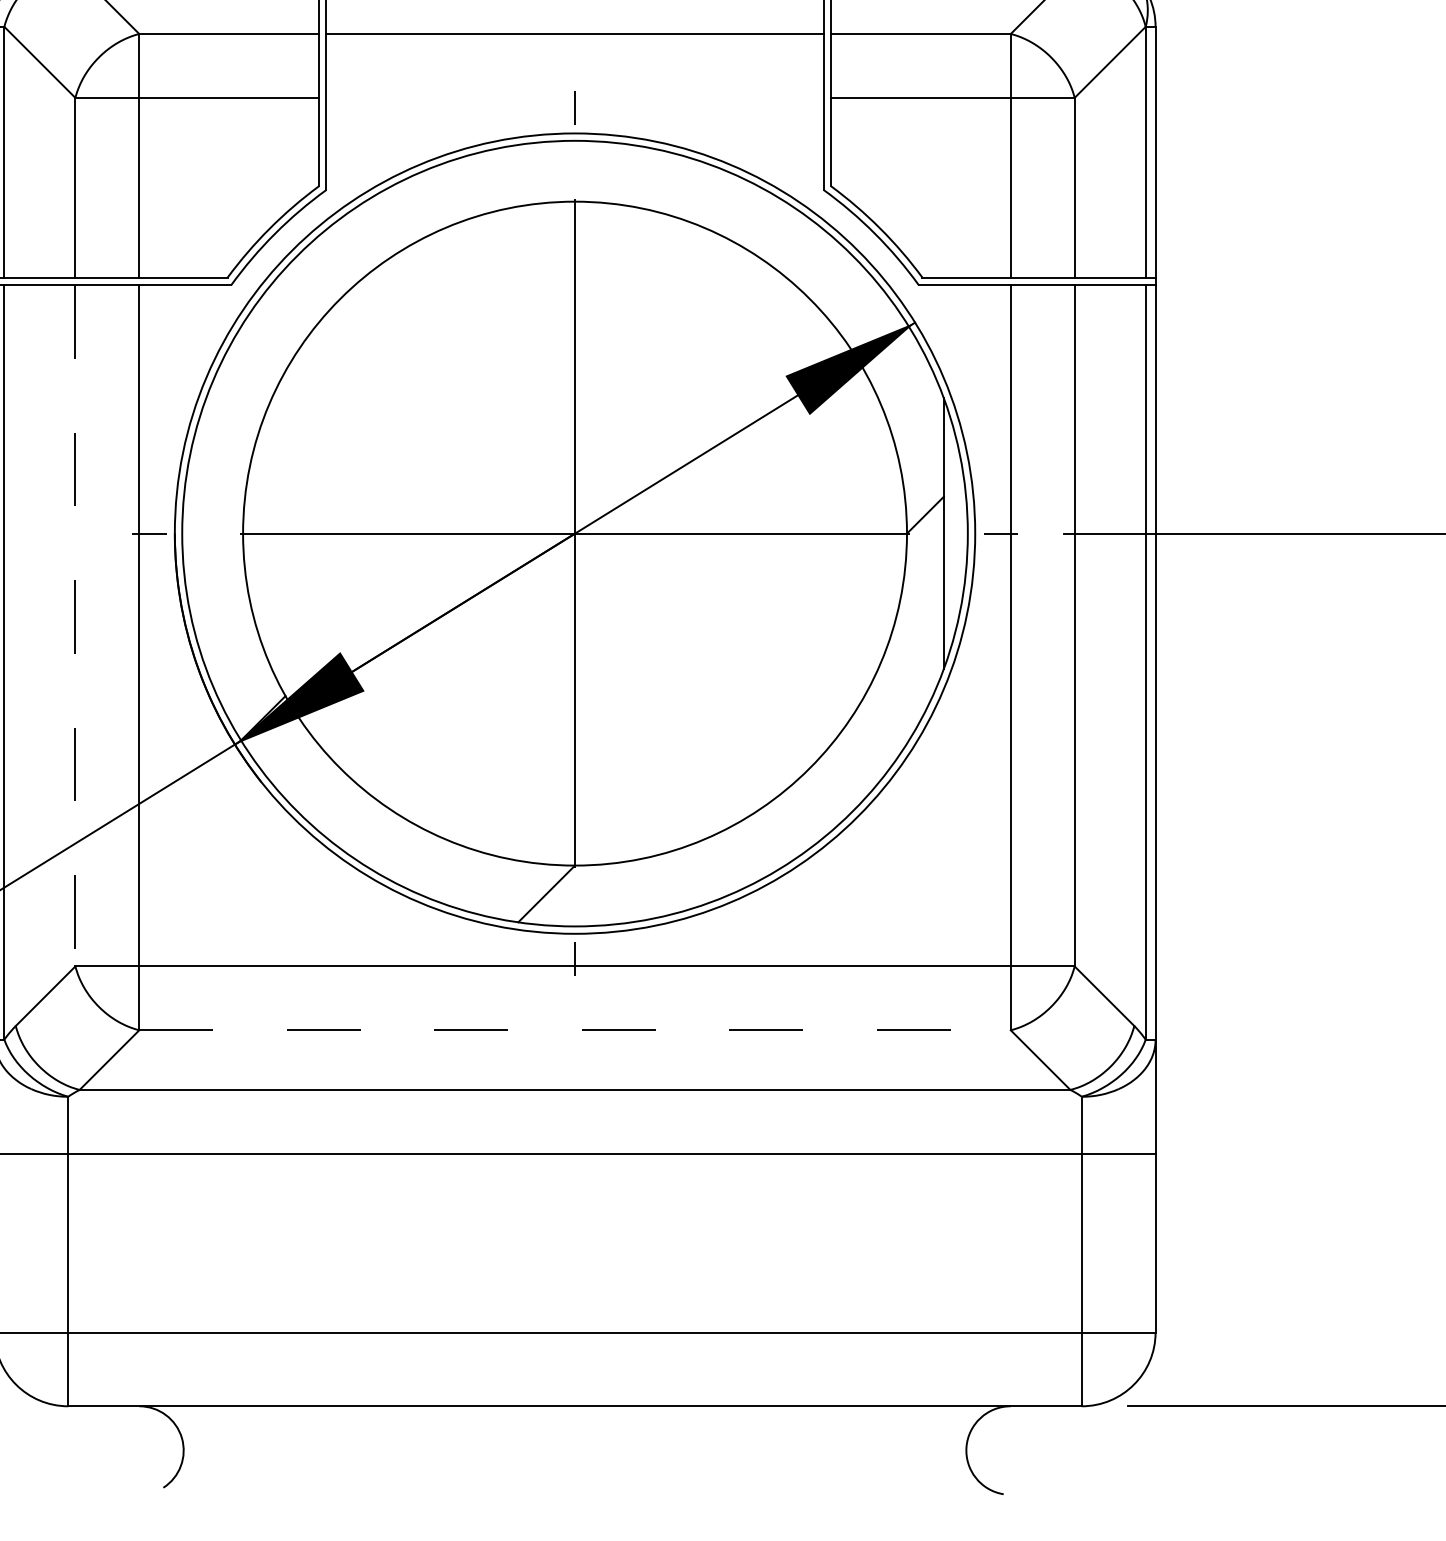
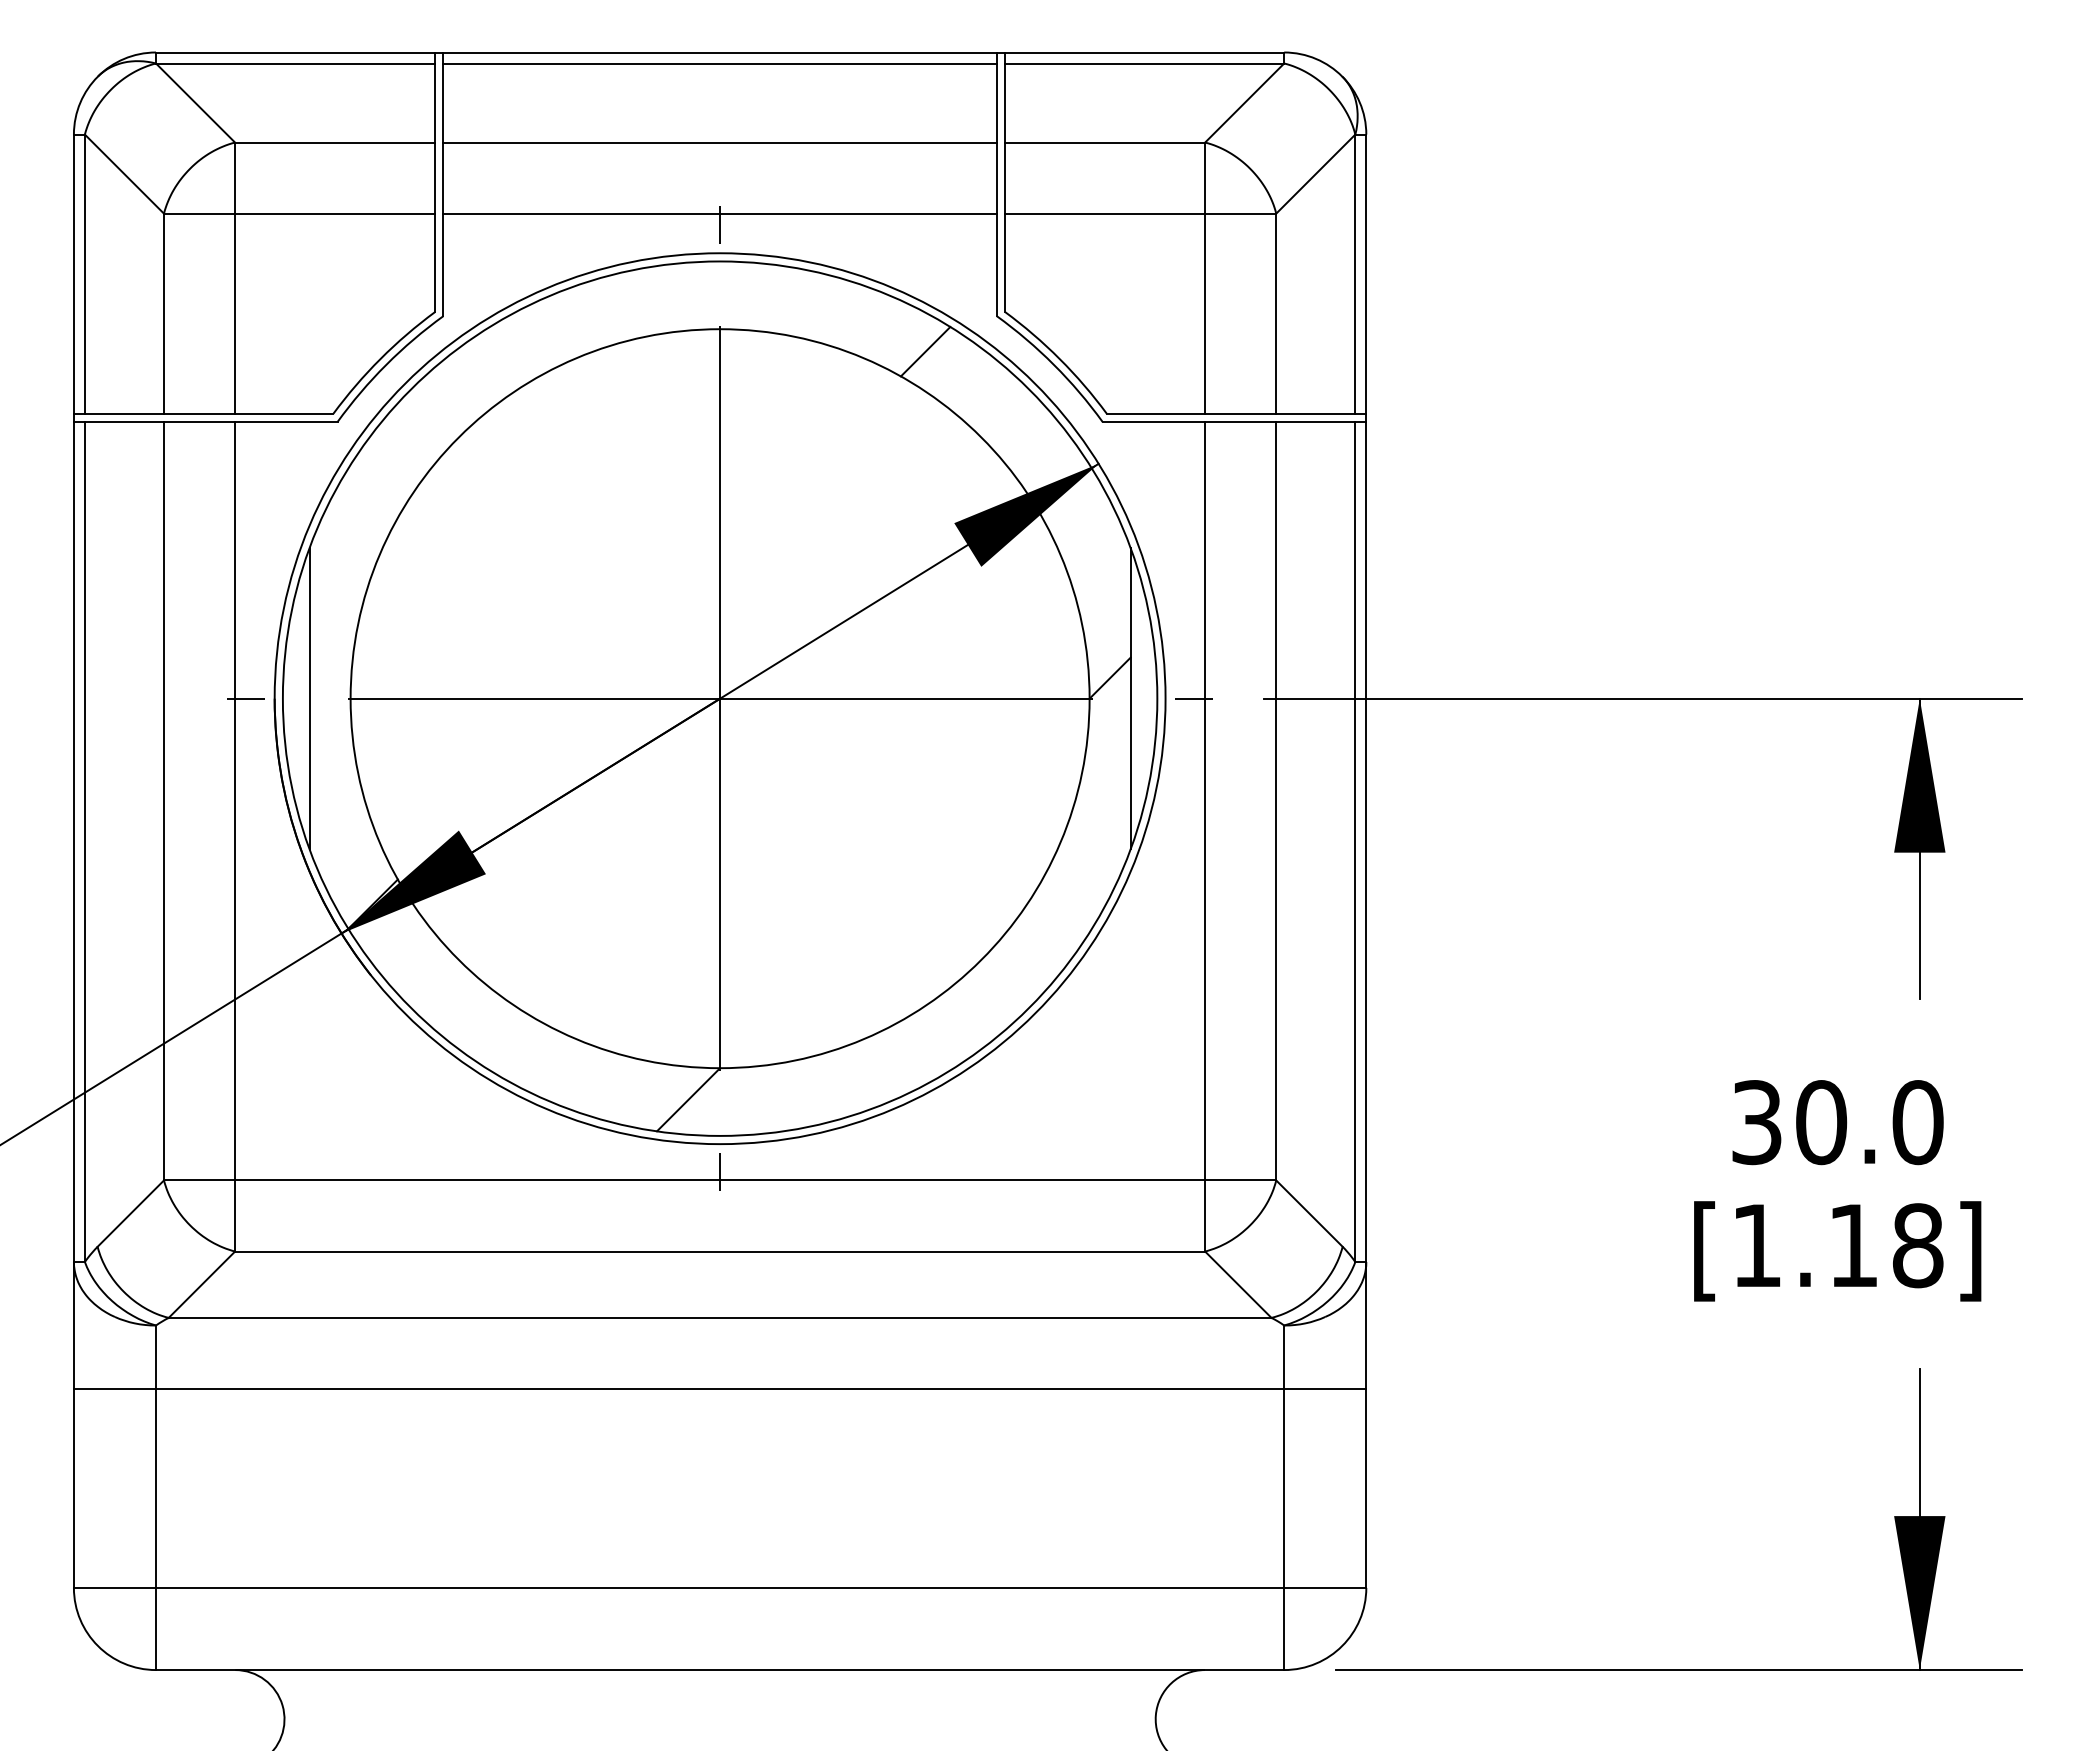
line: (574, 97) -> (719, 213), added
line: (759, 221) -> (925, 351), added
line: (206, 533) -> (309, 698), added
line: (75, 625) -> (164, 801), dashed -> solid
line: (575, 1030) -> (720, 1251), dashed -> solid

